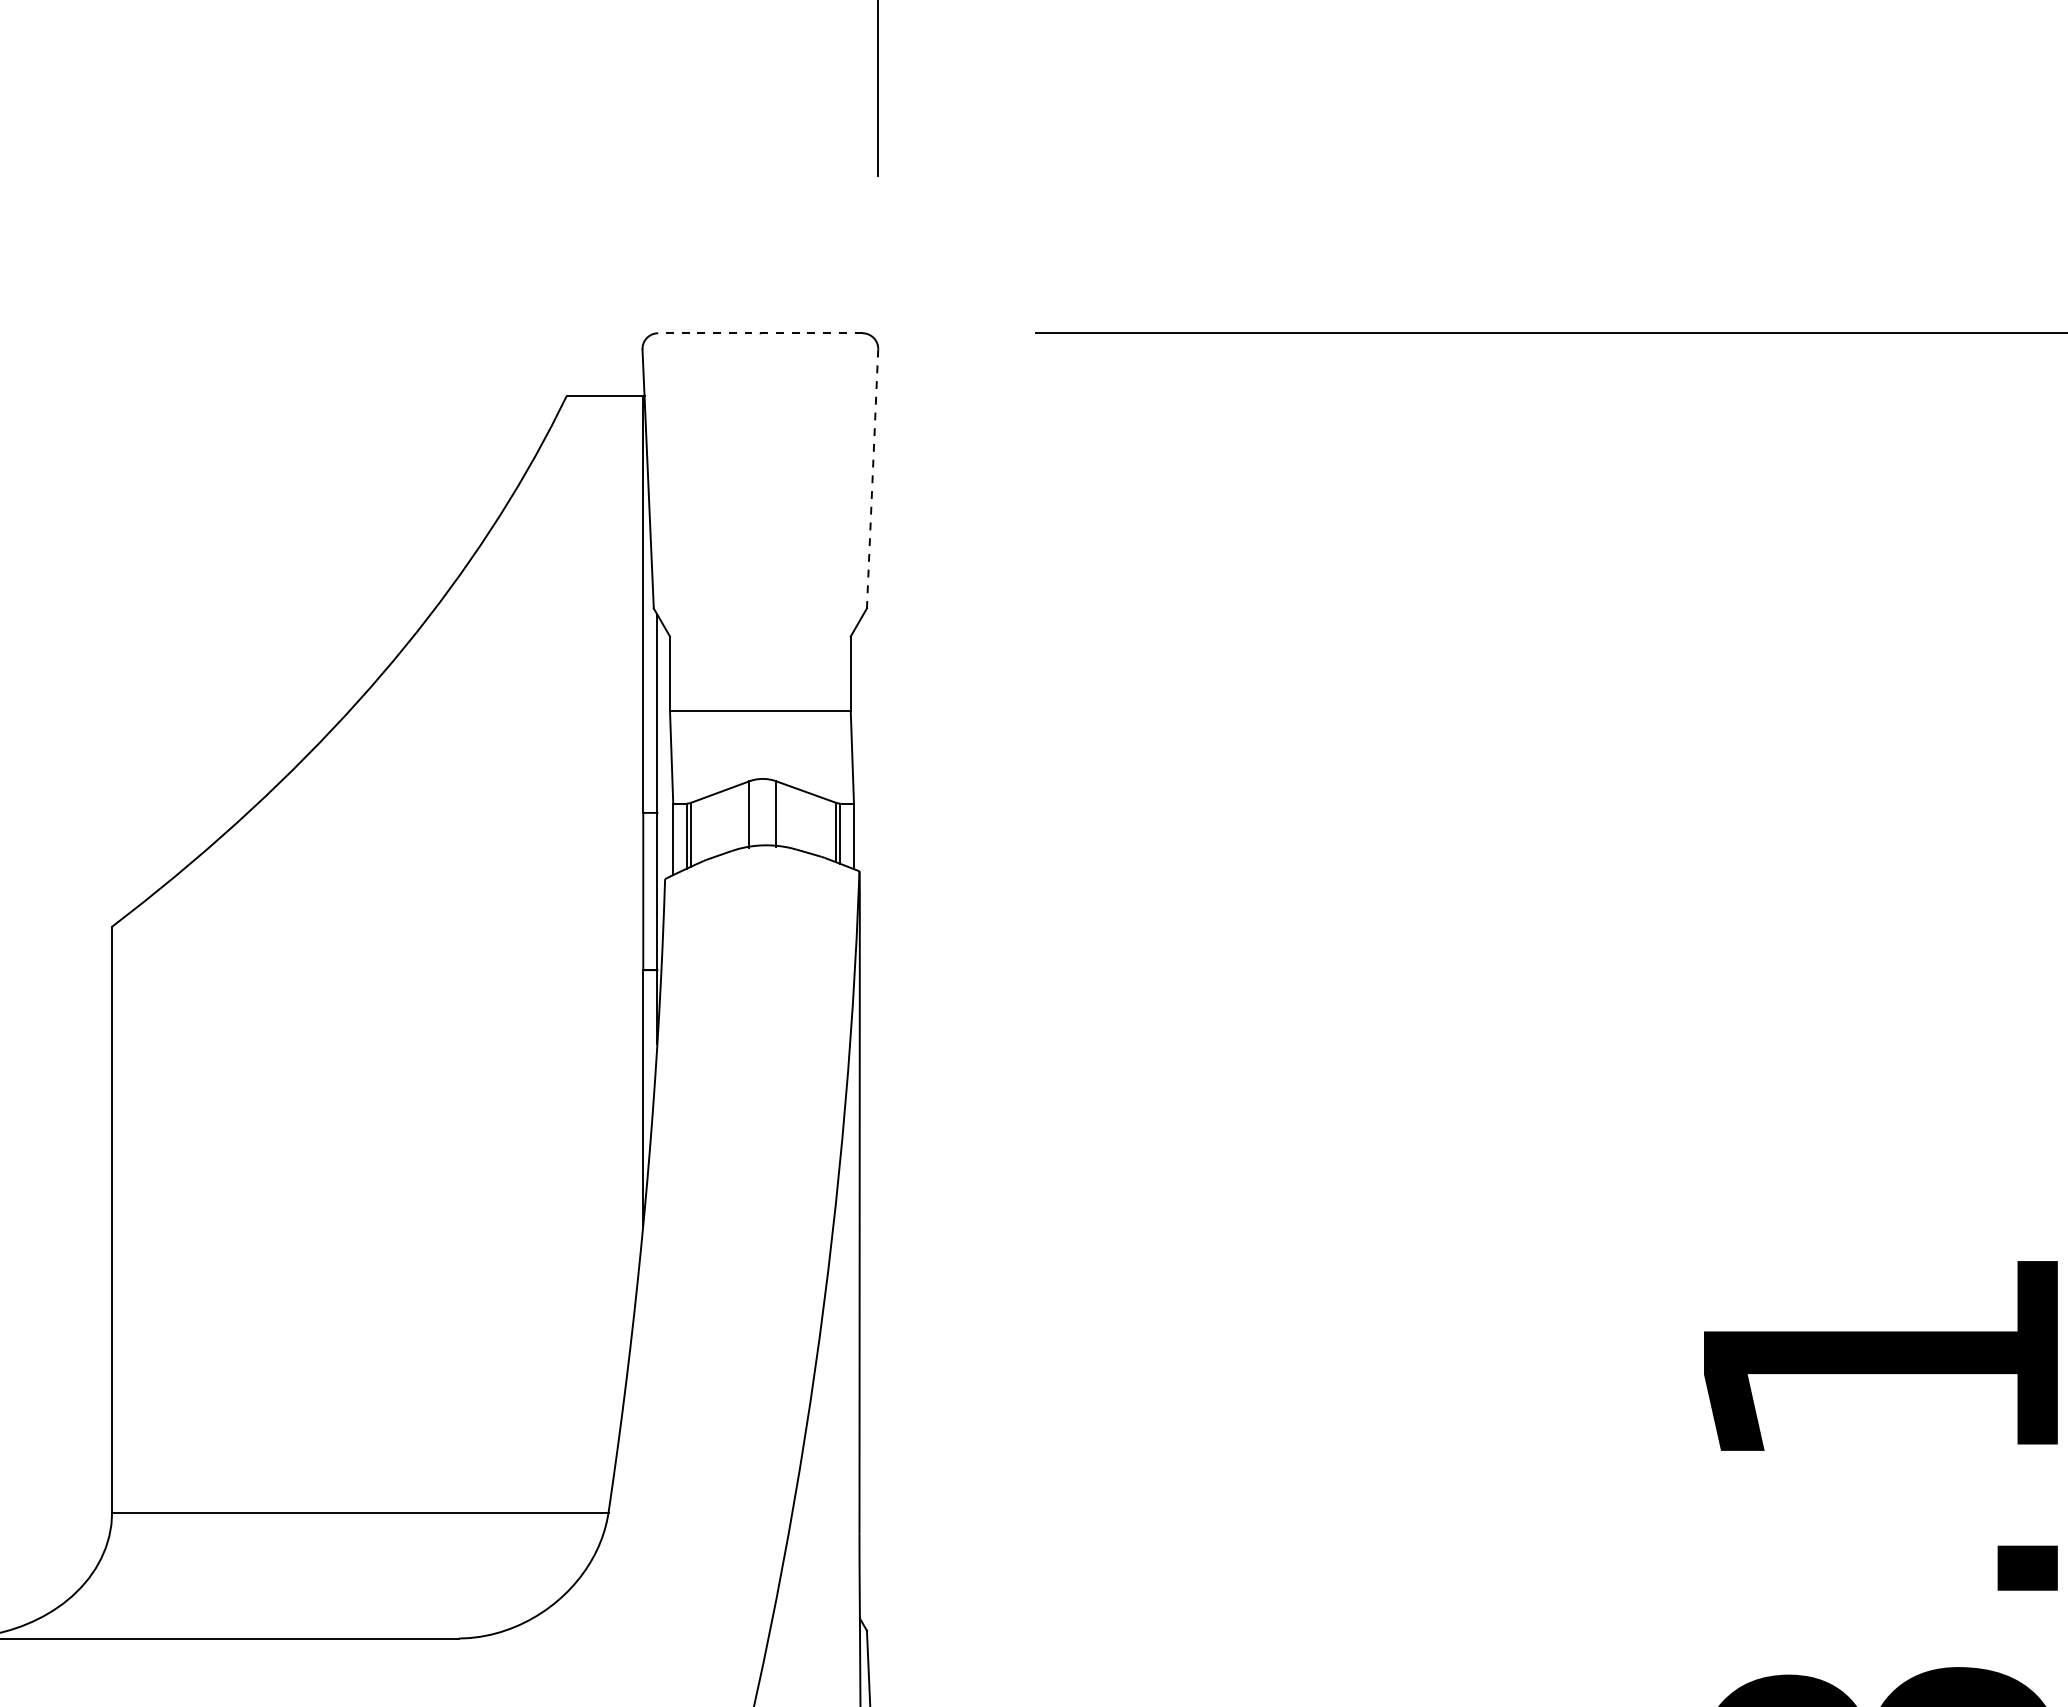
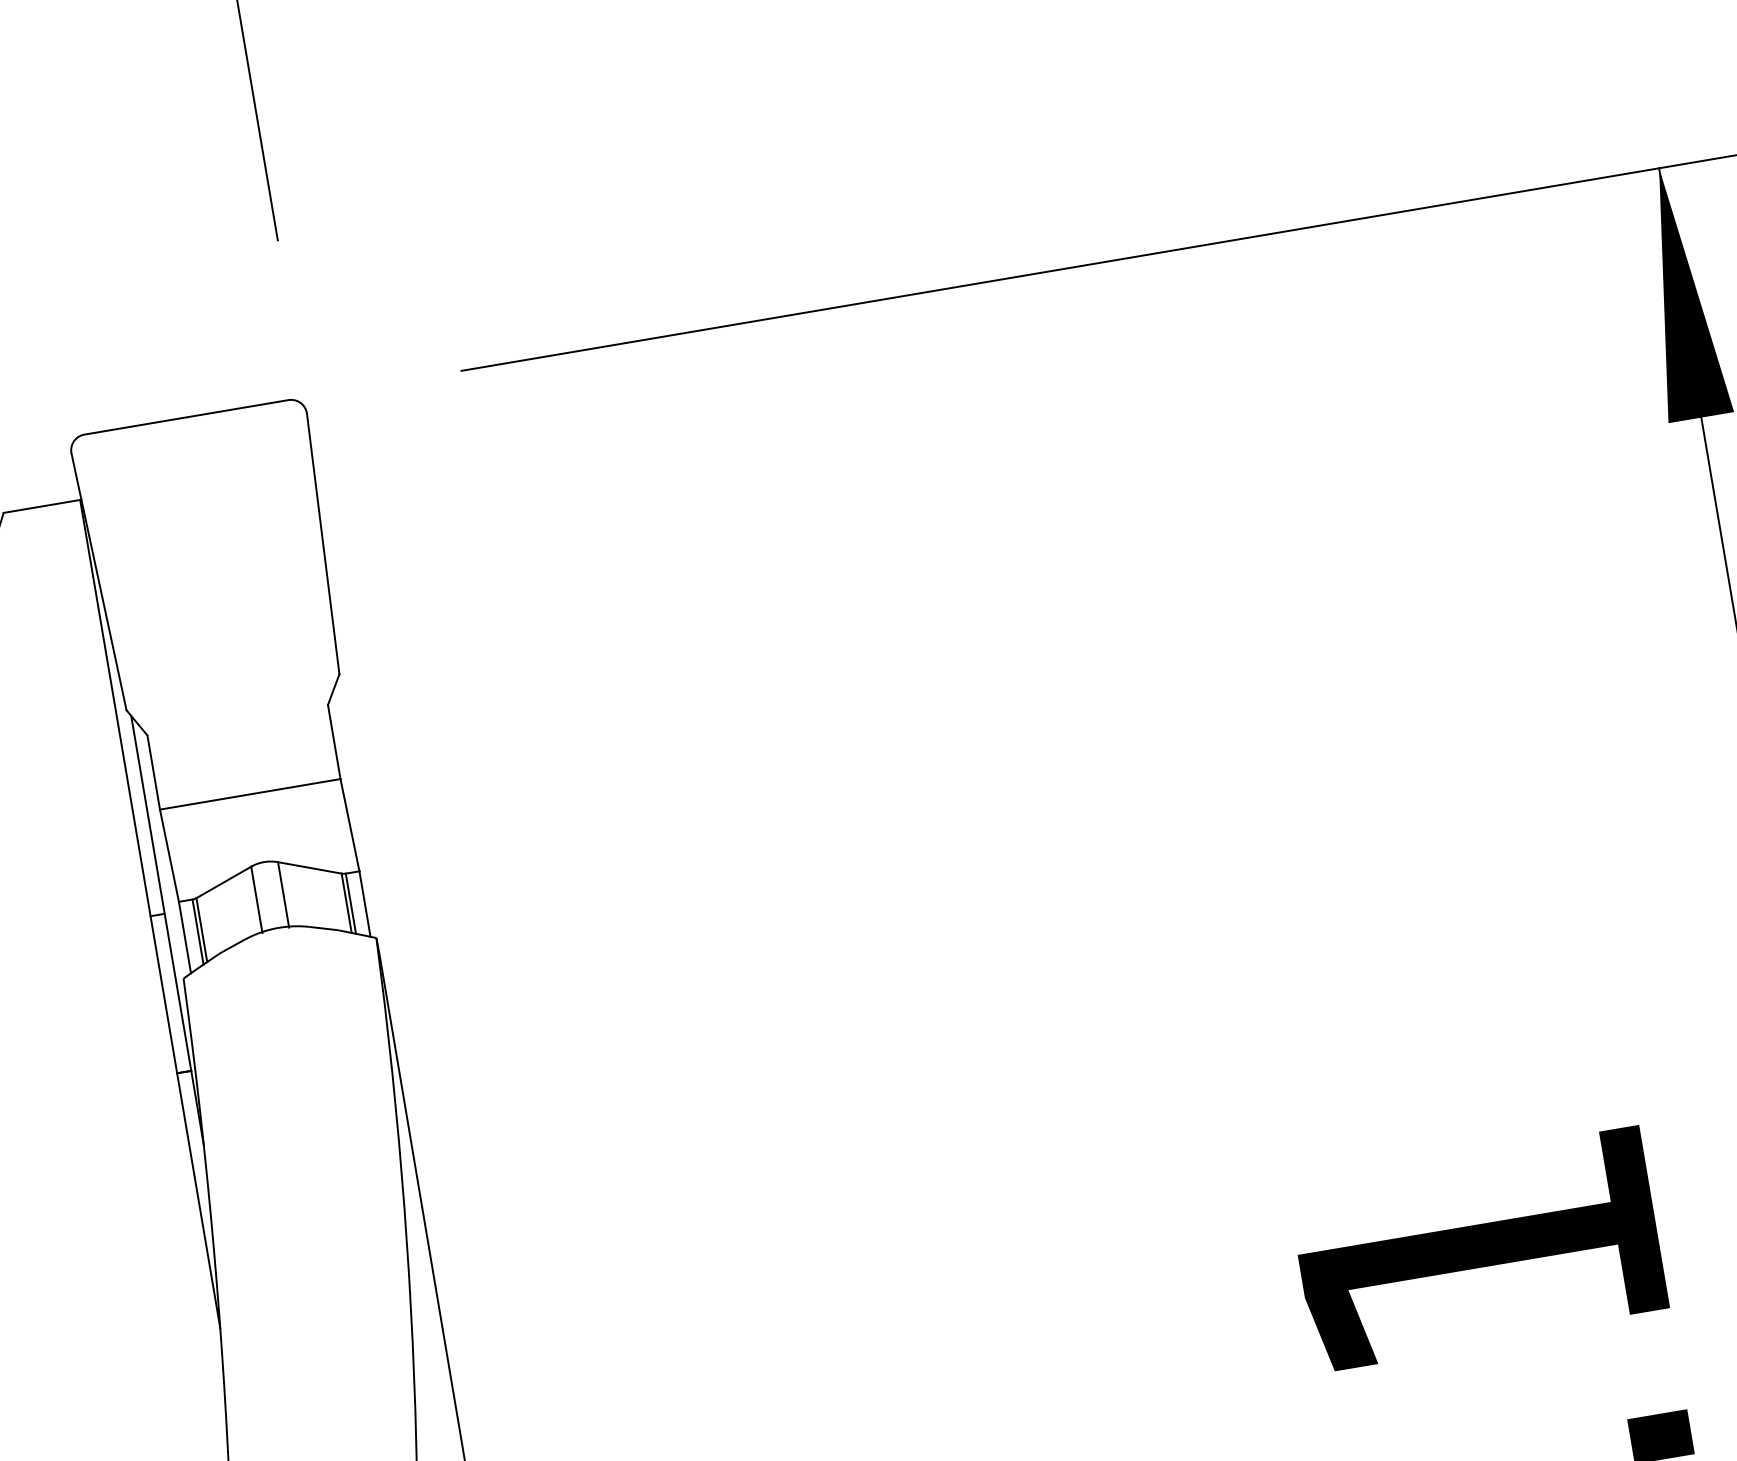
line: (759, 333) -> (185, 417), dashed -> solid
line: (872, 479) -> (323, 544), dashed -> solid

